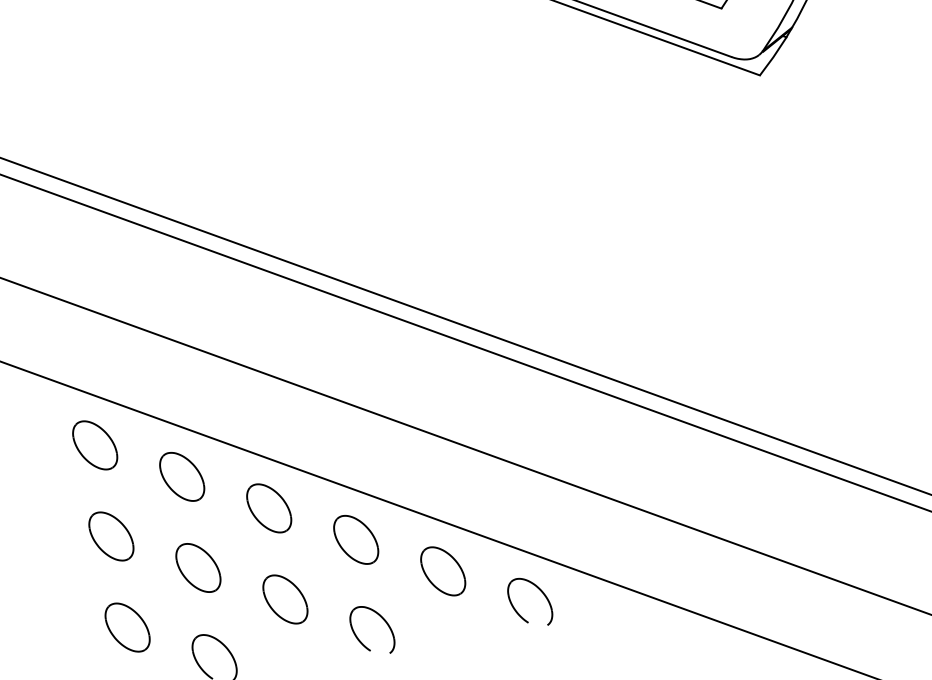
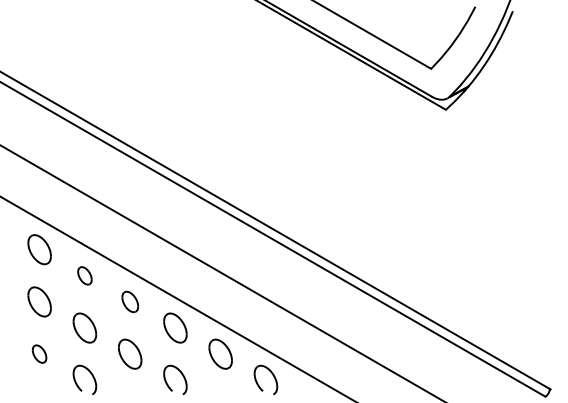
part: (181, 476) -> (84, 275), size x0.6
part: (269, 507) -> (130, 301), size x0.7
part: (127, 626) -> (39, 353), size x0.6

